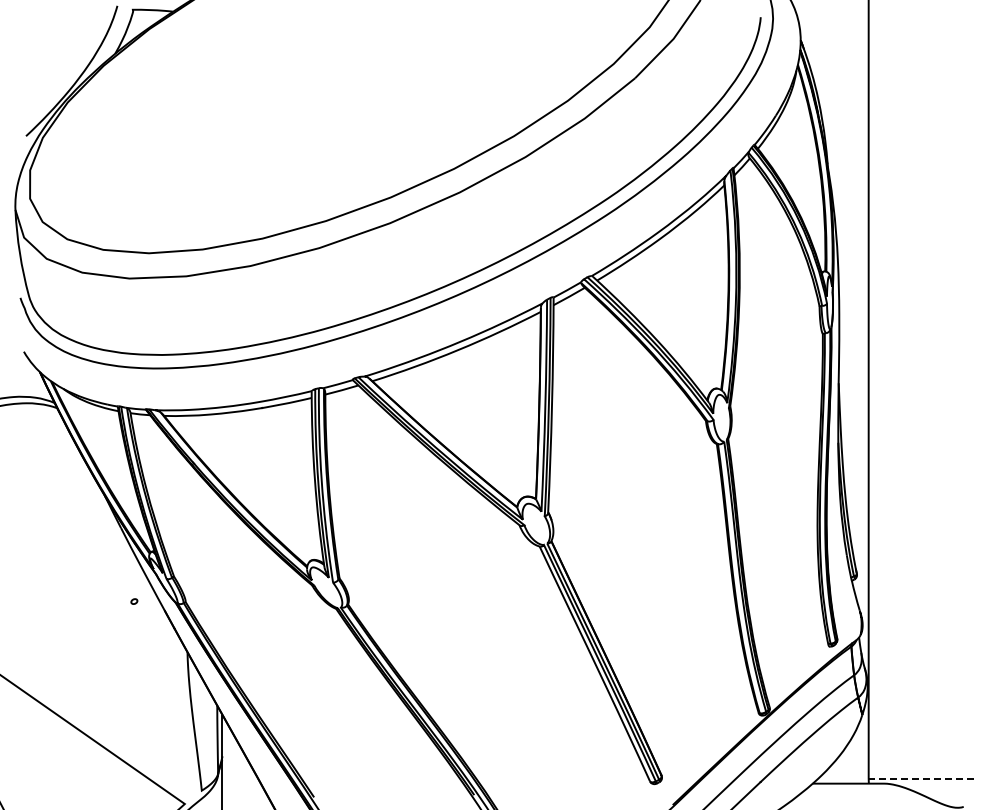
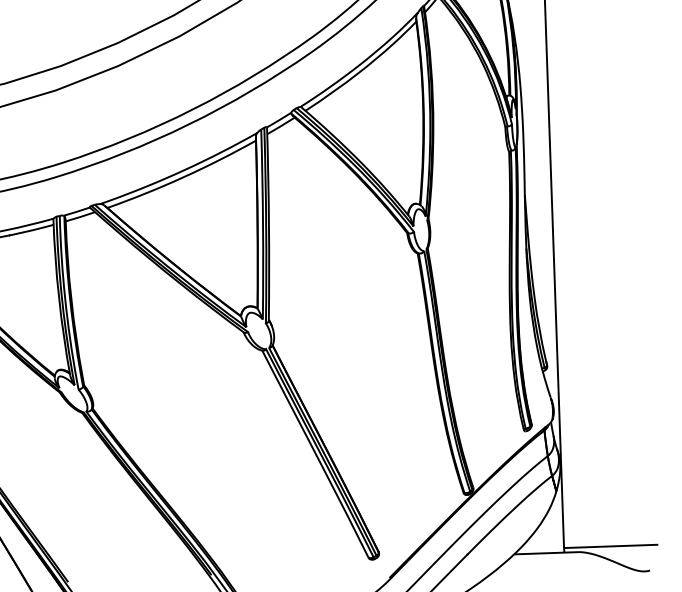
line: (921, 778) -> (611, 546), dashed -> solid

